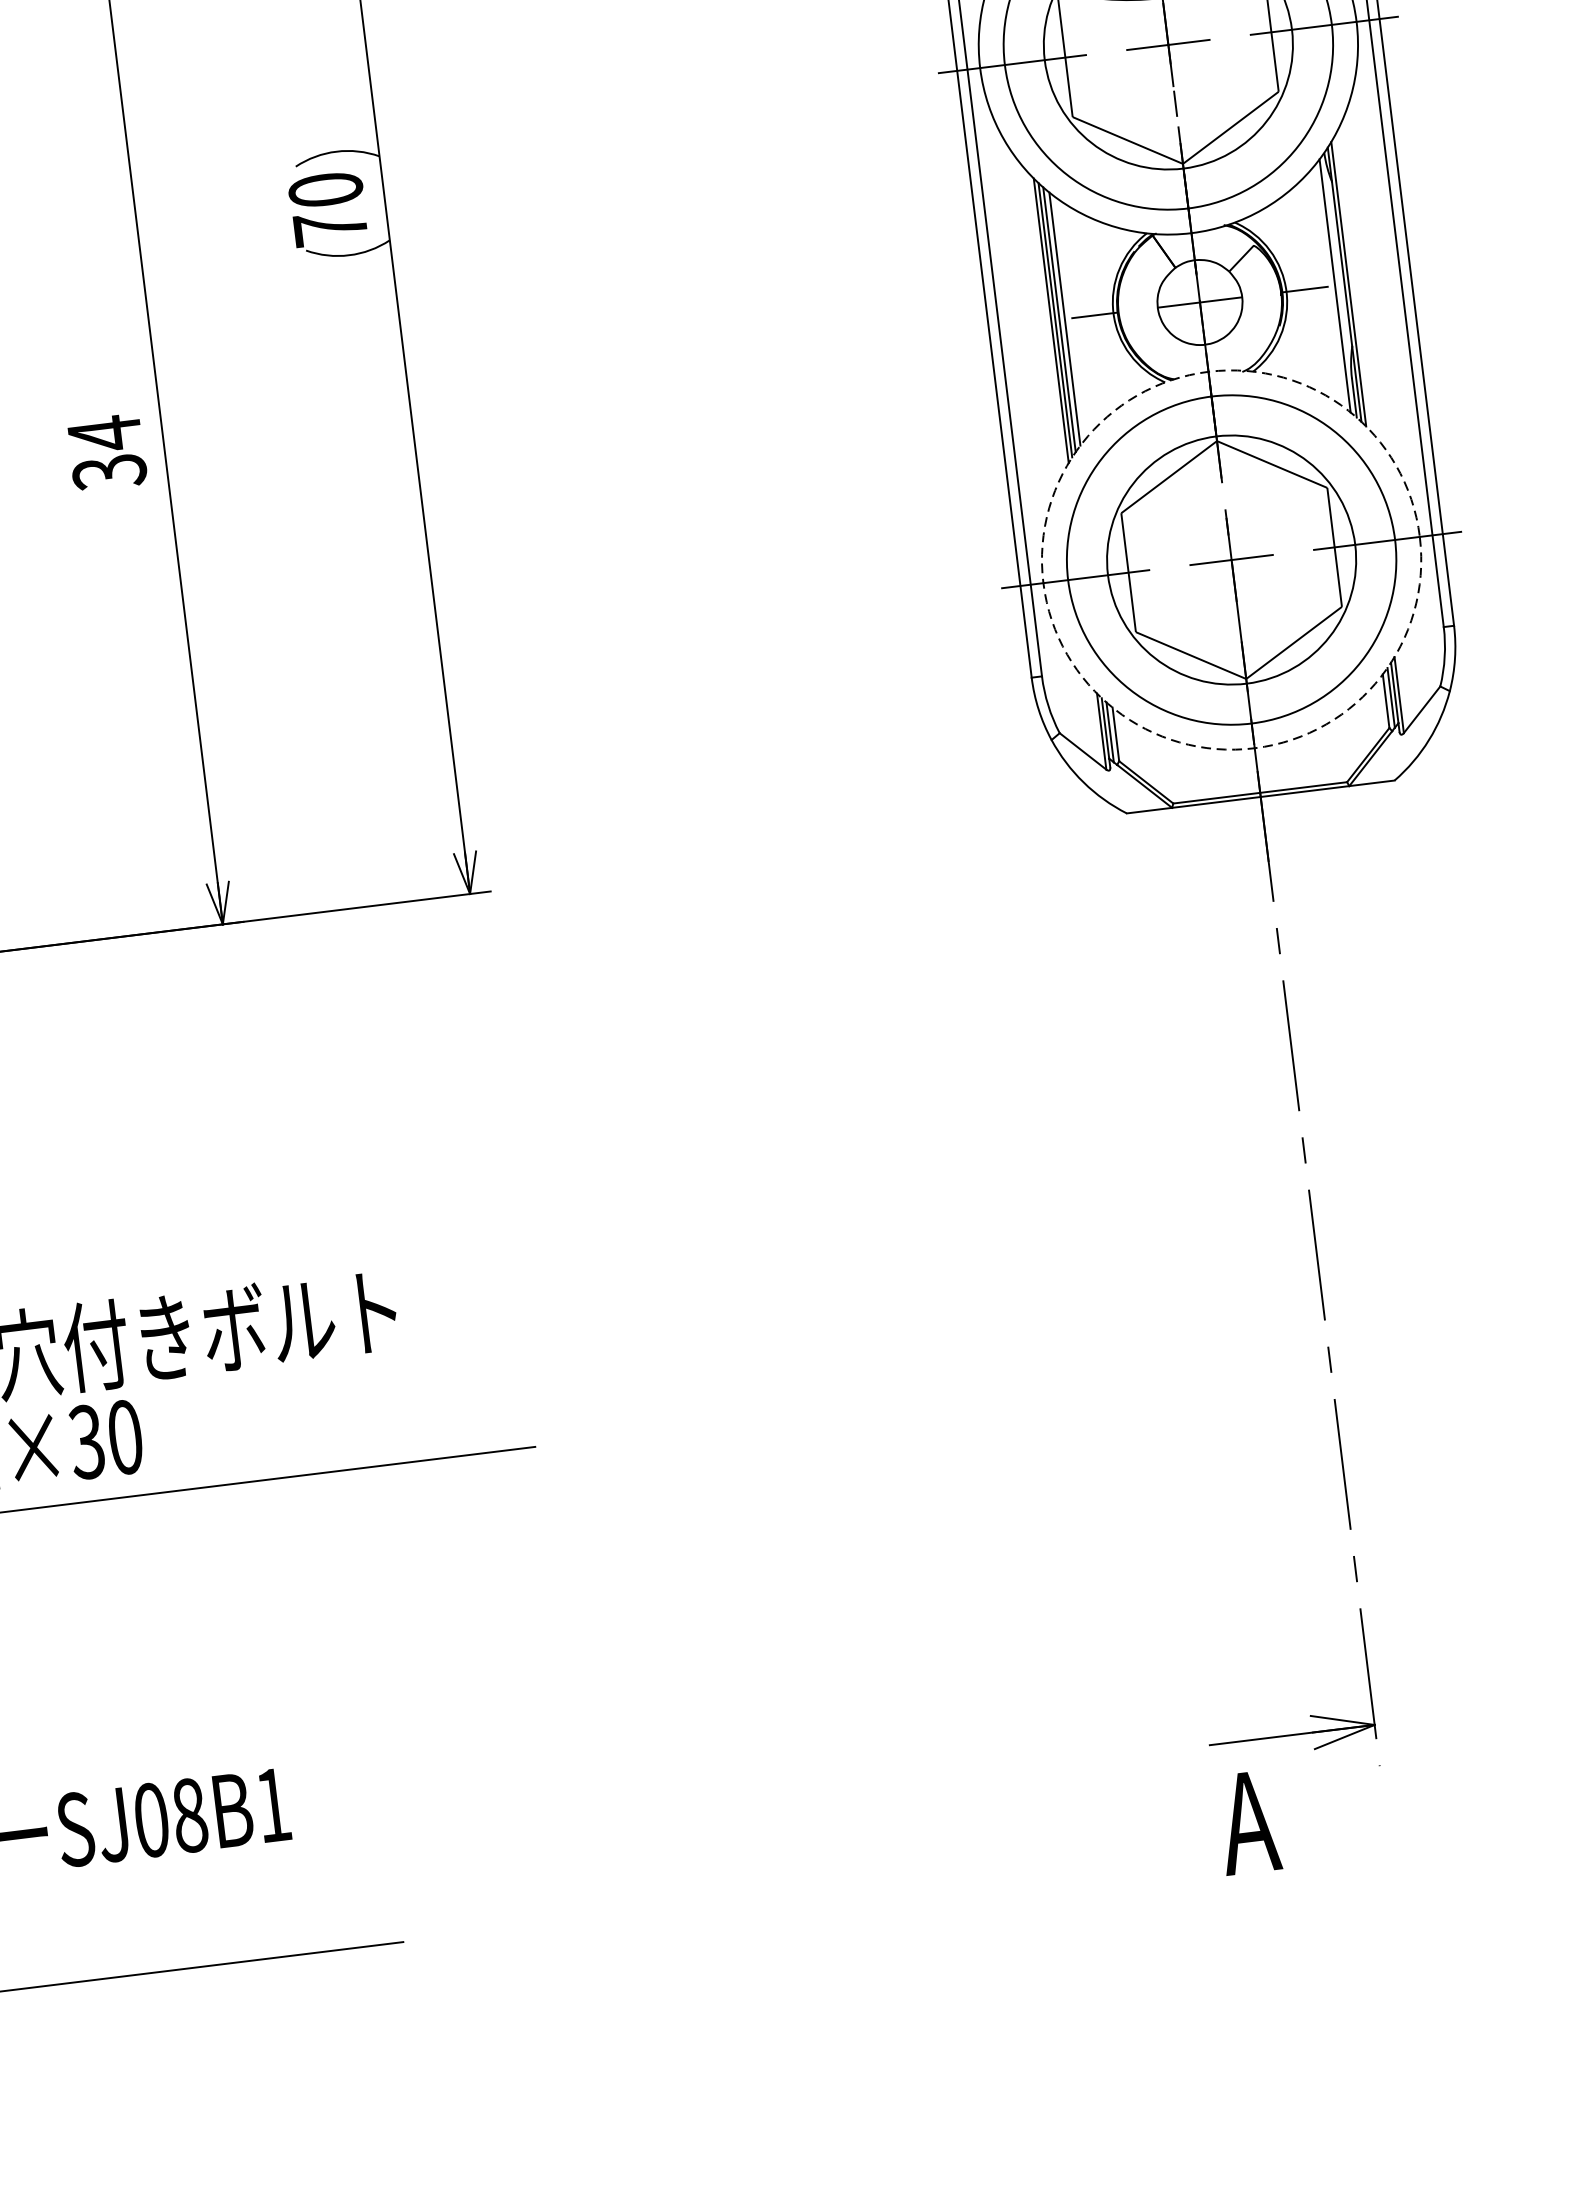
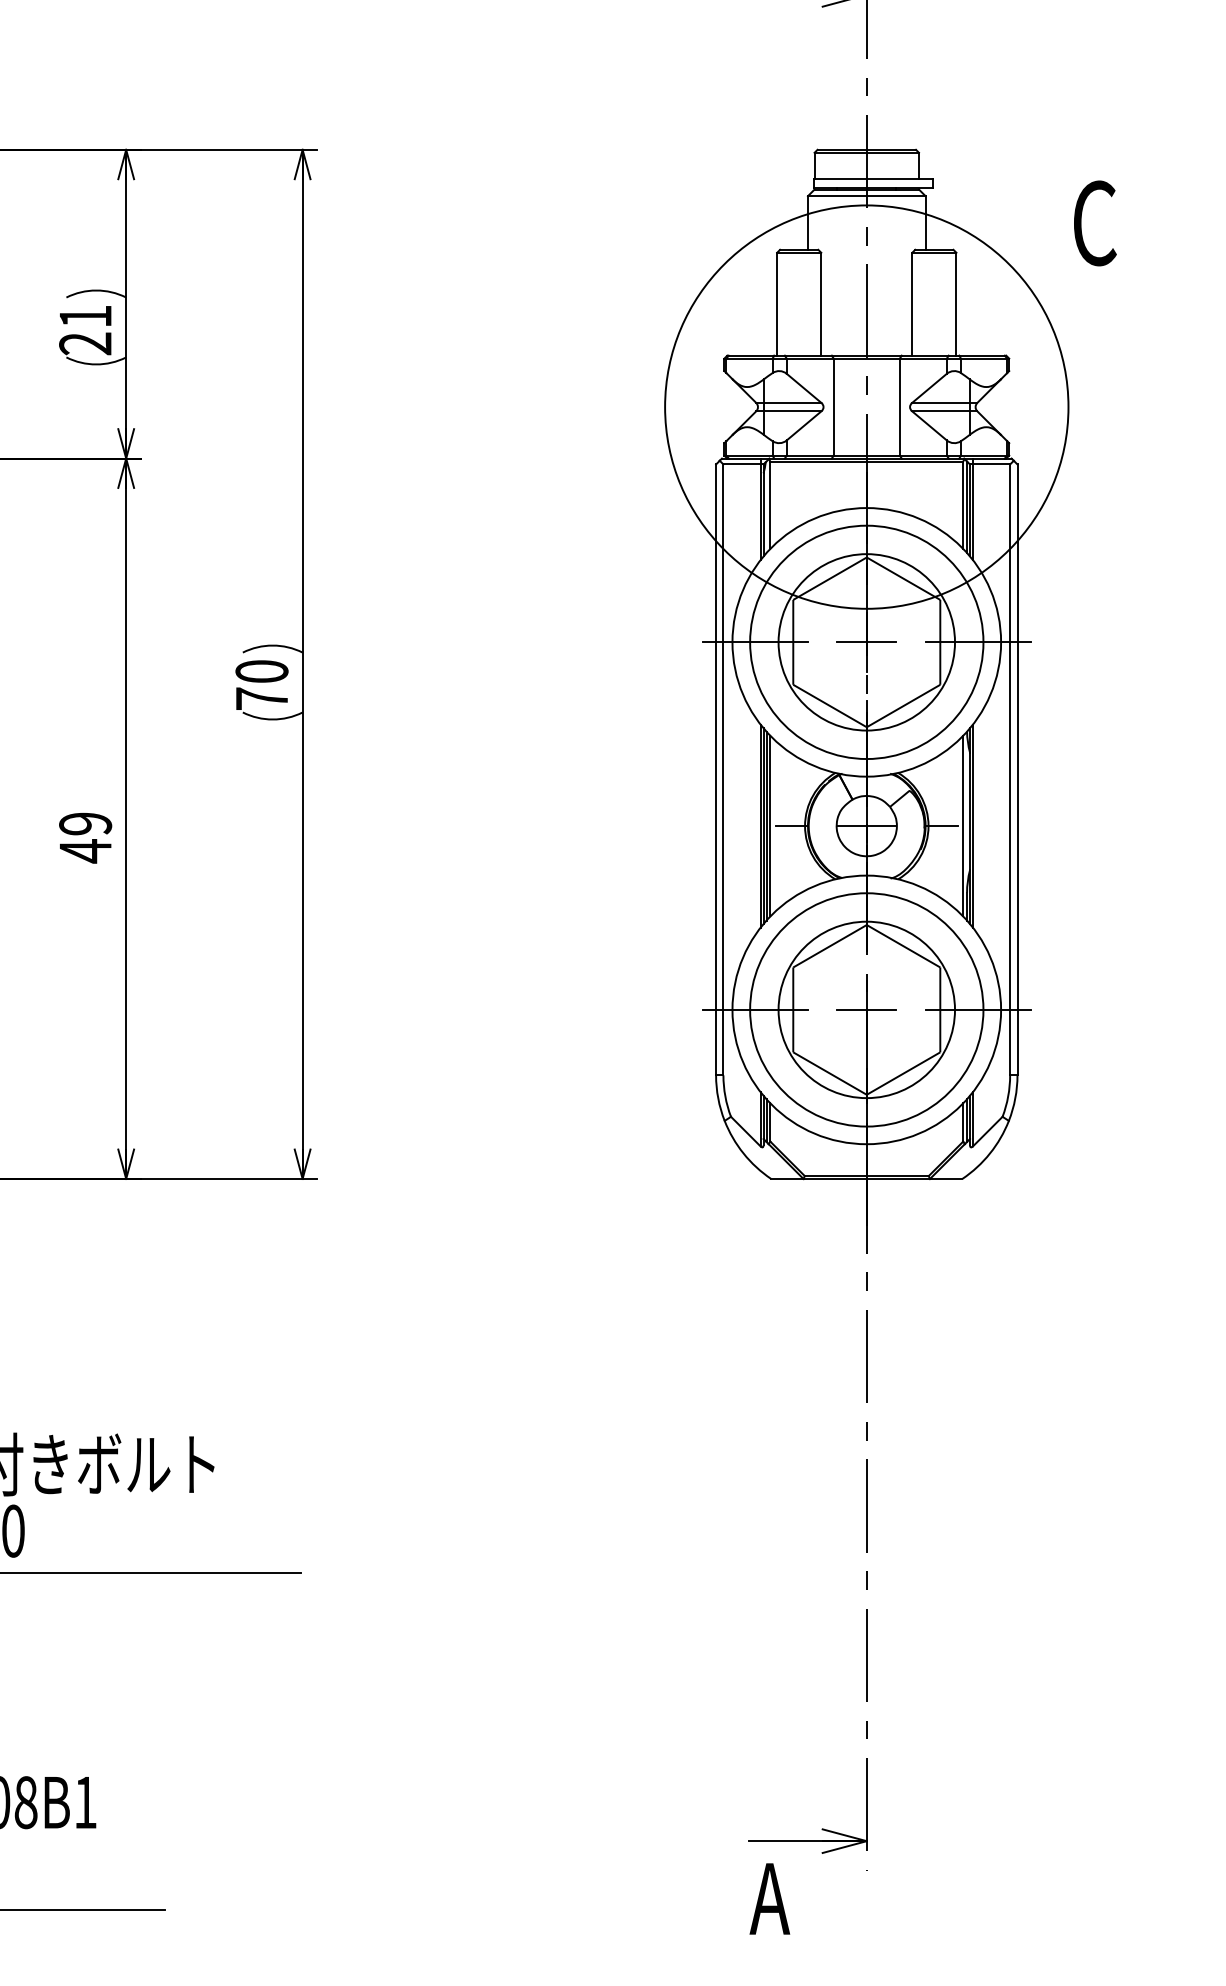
text: (107, 452) -> (85, 837), 34 -> 49
circle: (1231, 559) -> (866, 1009), dashed -> solid

